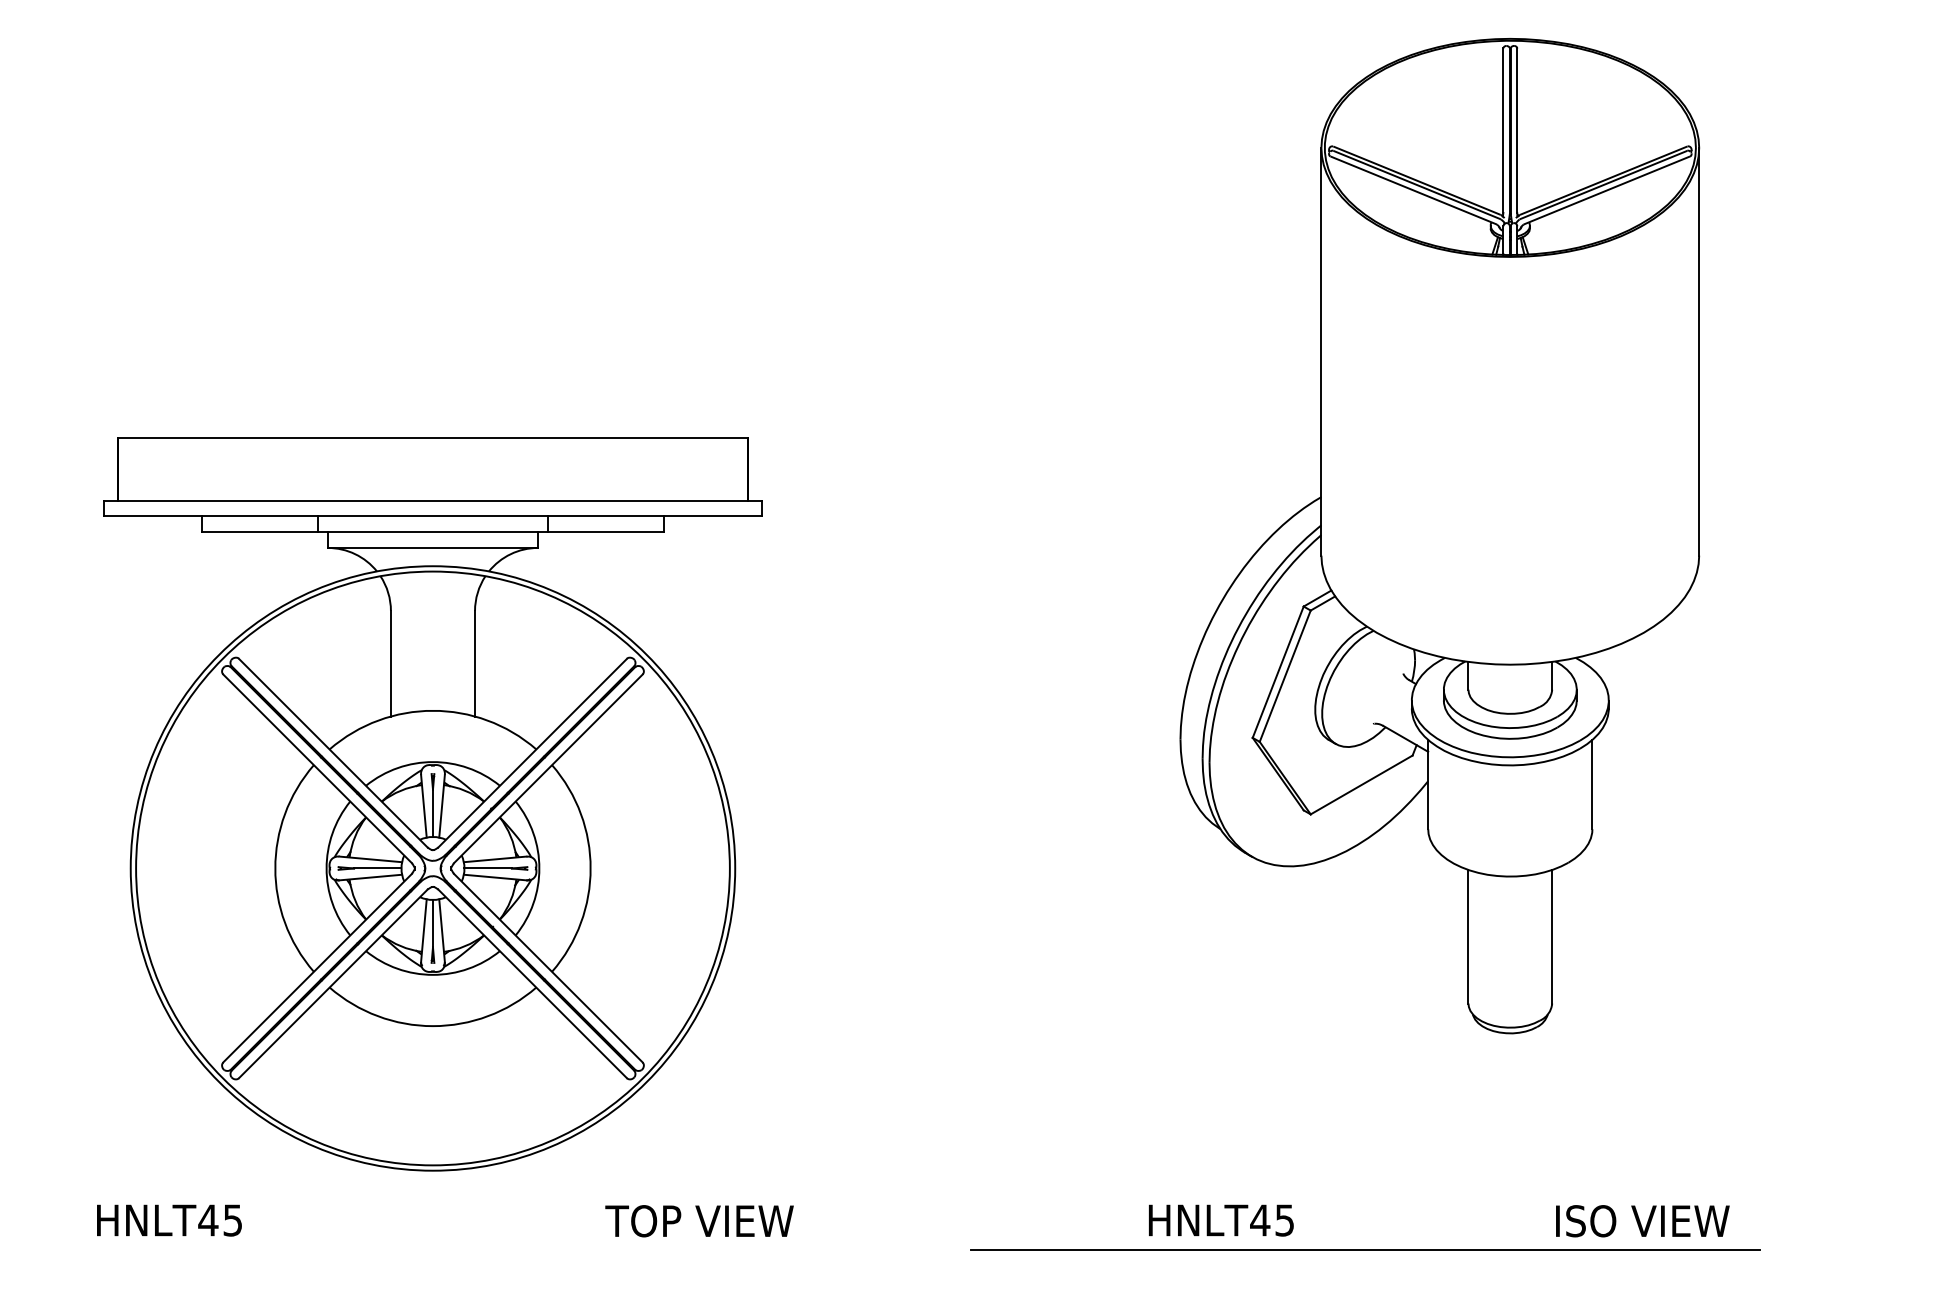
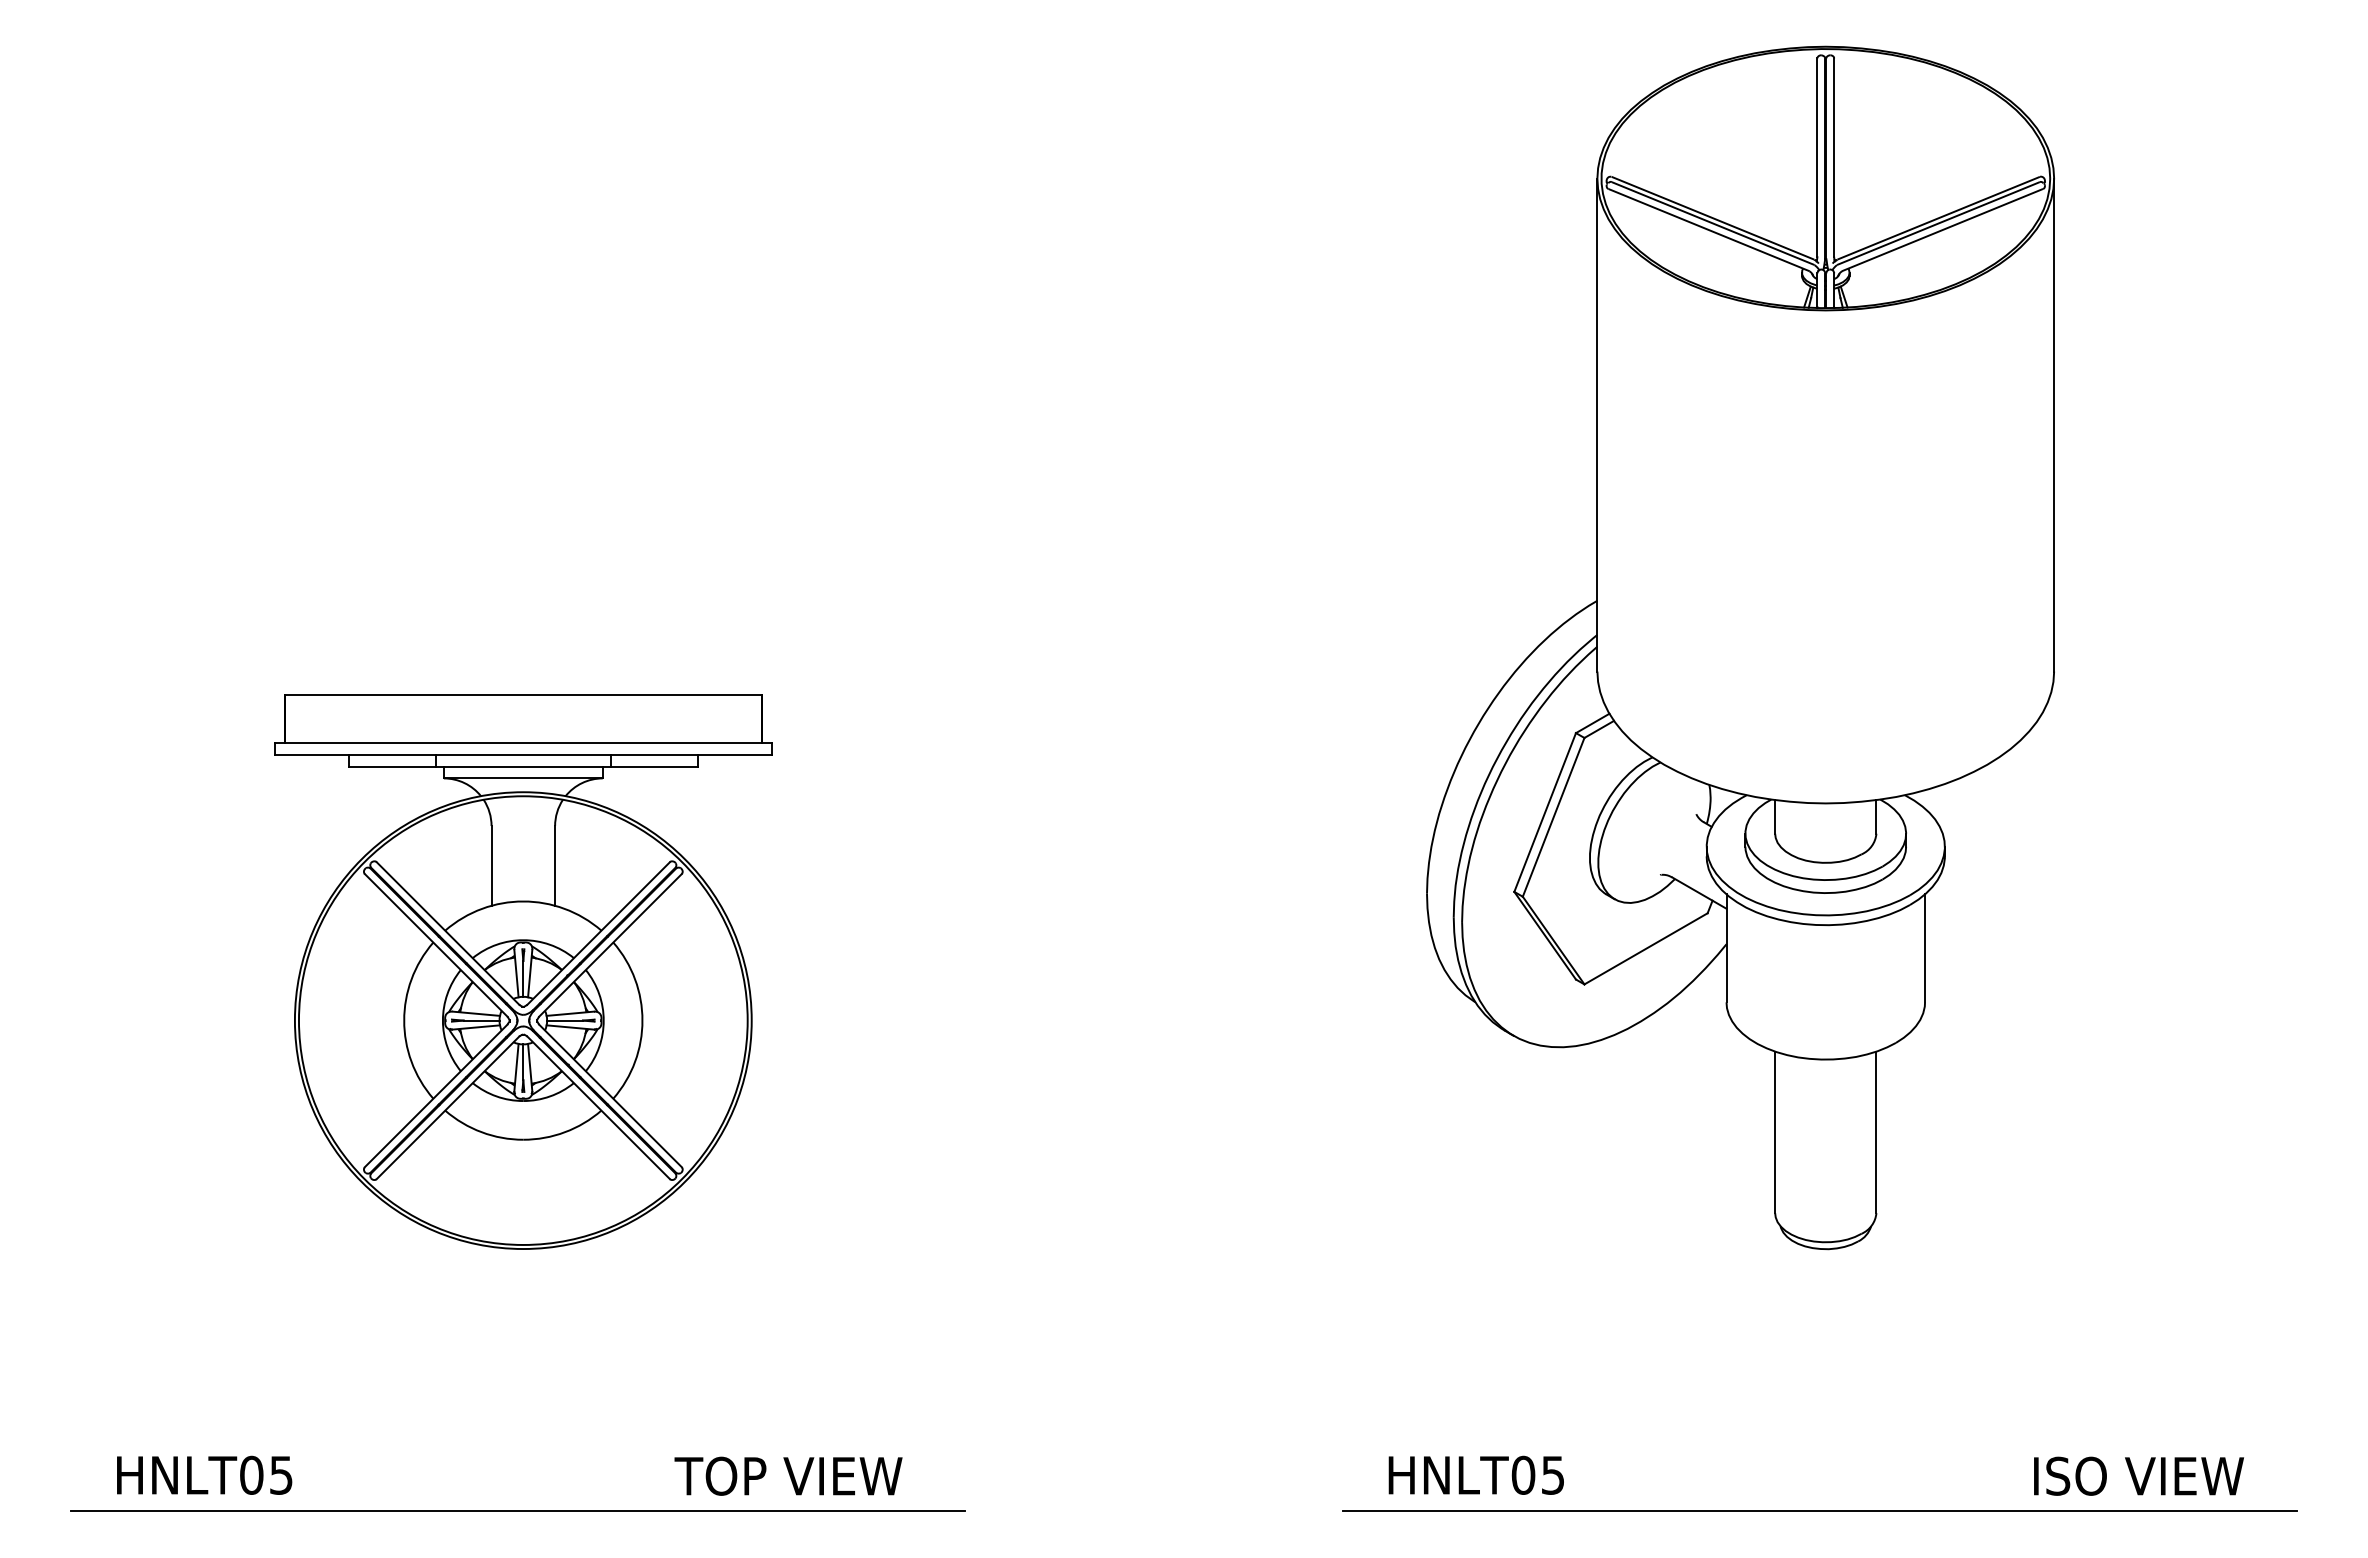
part: (433, 803) -> (523, 971), size x0.62
text: (208, 1219) -> (251, 1474), HNLT45 -> HNLT05
text: (1260, 1219) -> (1523, 1474), HNLT45 -> HNLT05
text: (699, 1220) -> (788, 1475), moved
text: (1642, 1220) -> (2138, 1475), moved
line: (1365, 1249) -> (1819, 1510), moved
line: (428, 1250) -> (517, 1511), added

